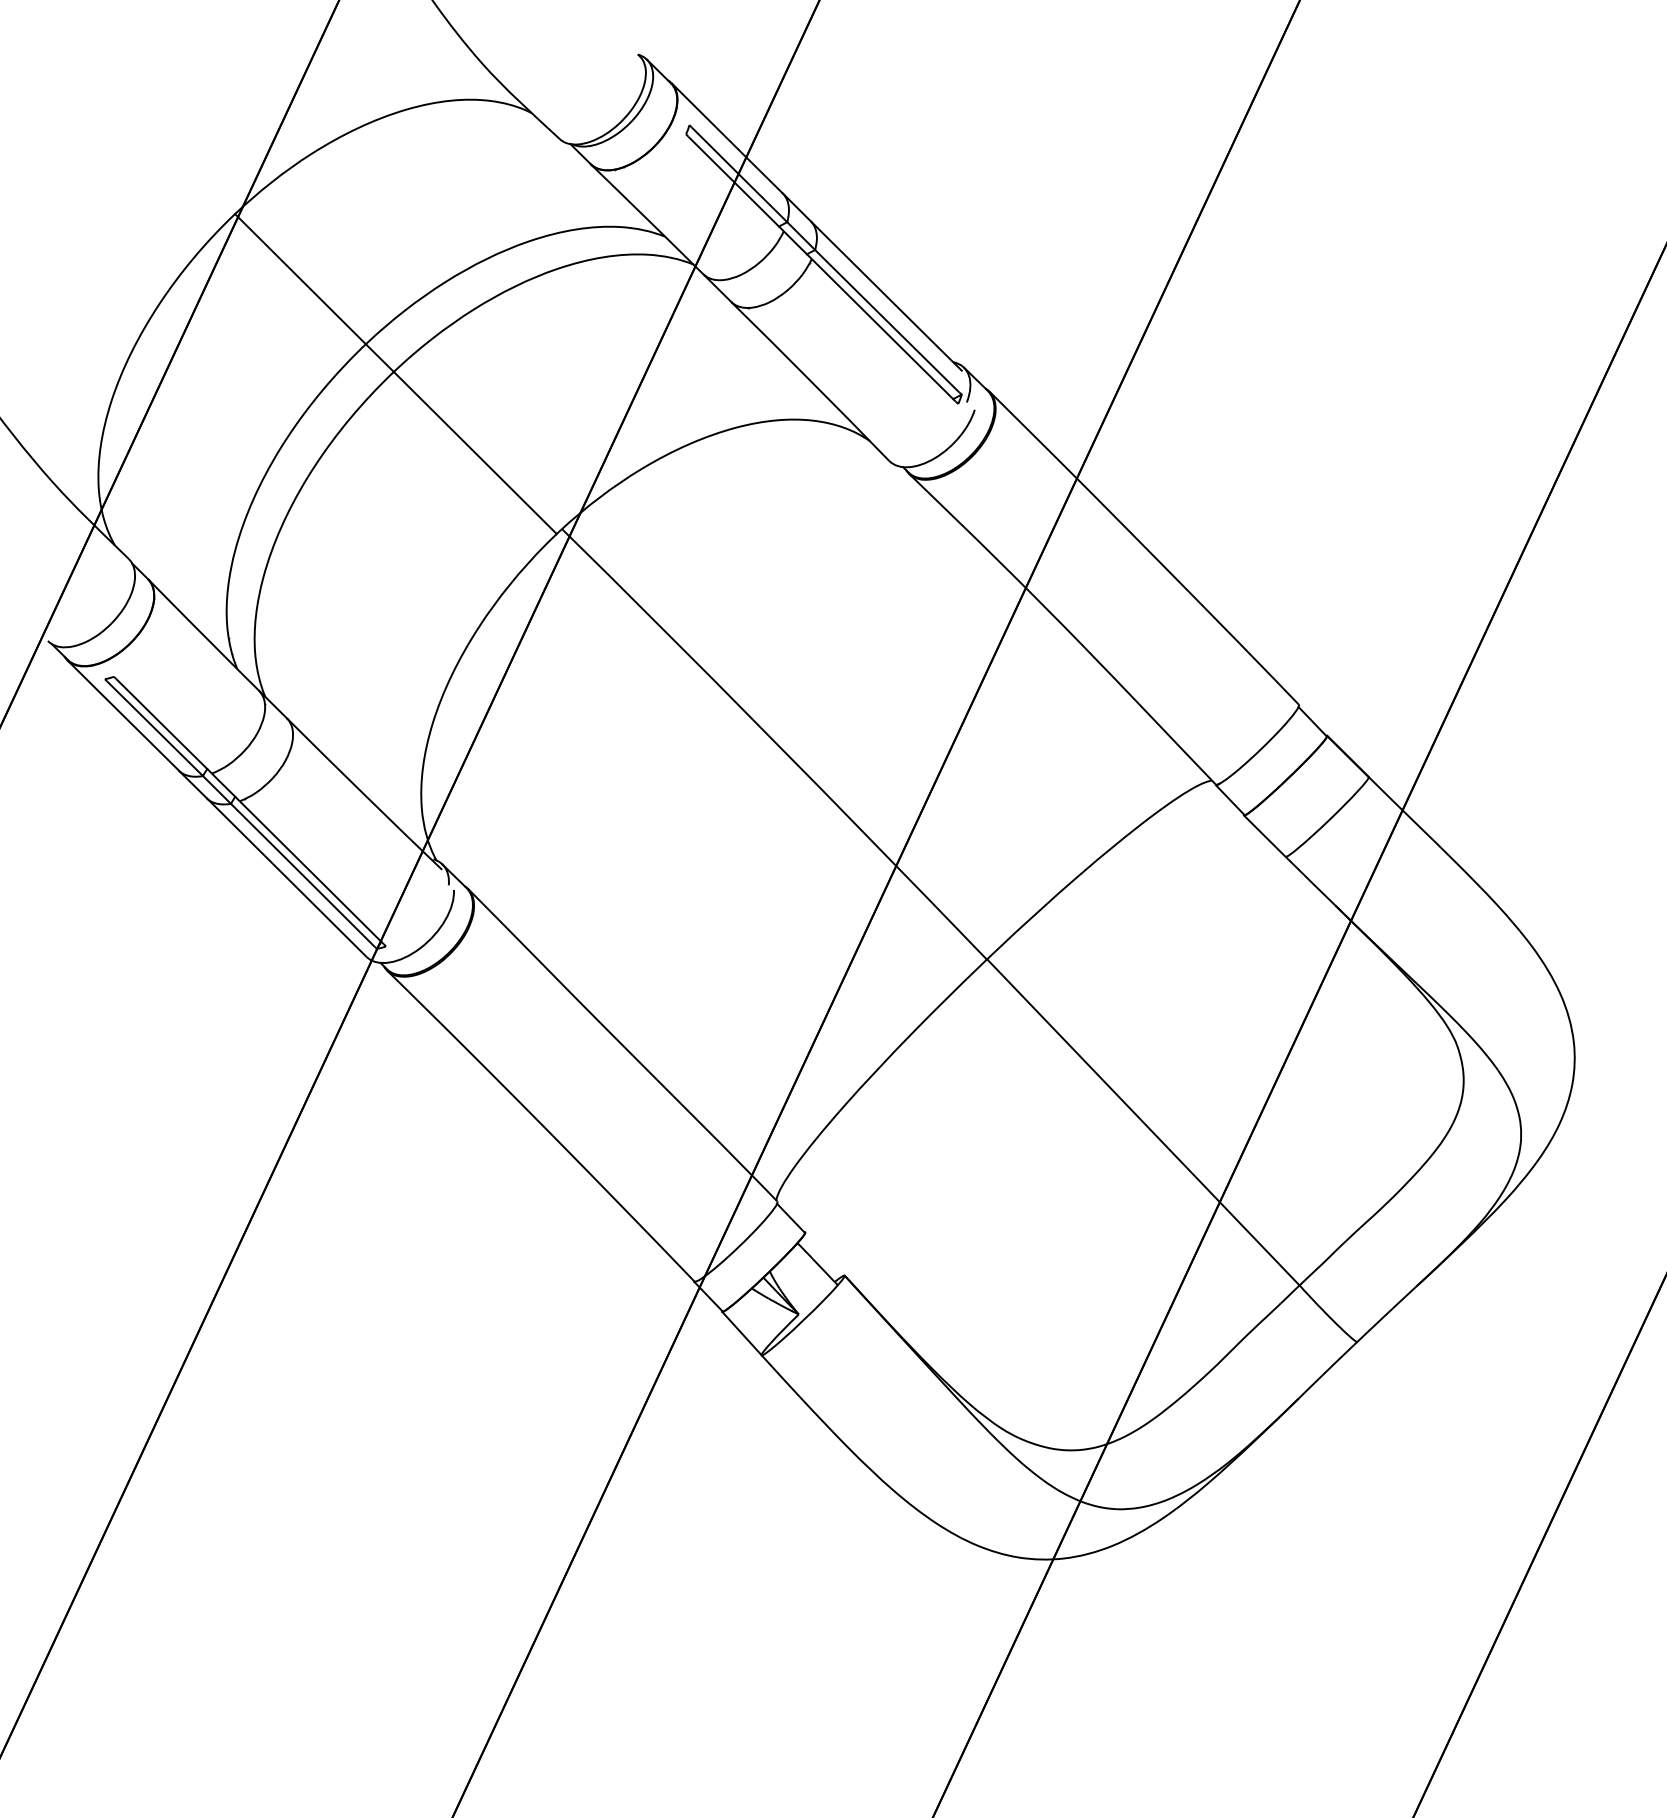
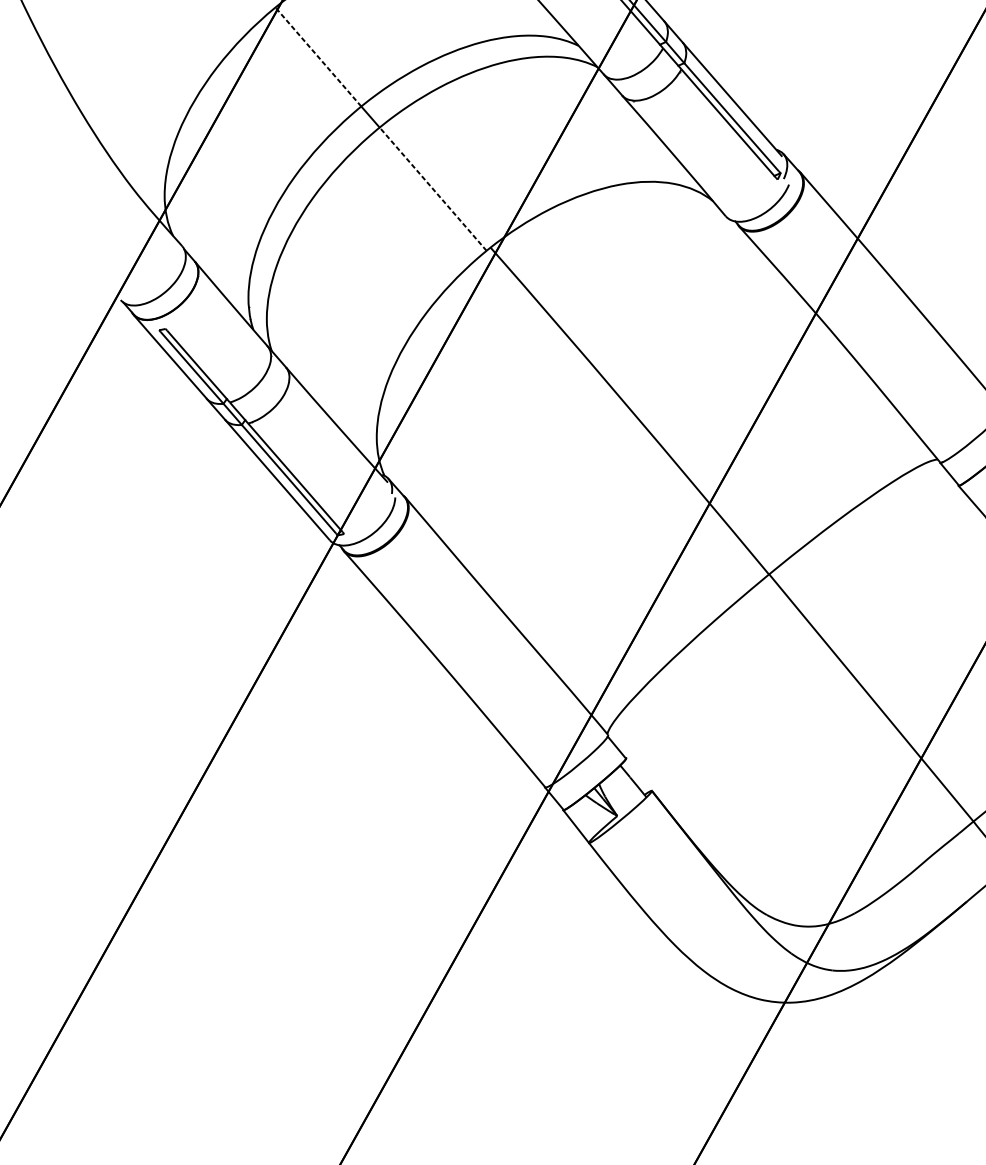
line: (300, 278) -> (318, 56), solid -> dashed
line: (475, 452) -> (433, 188), solid -> dashed

